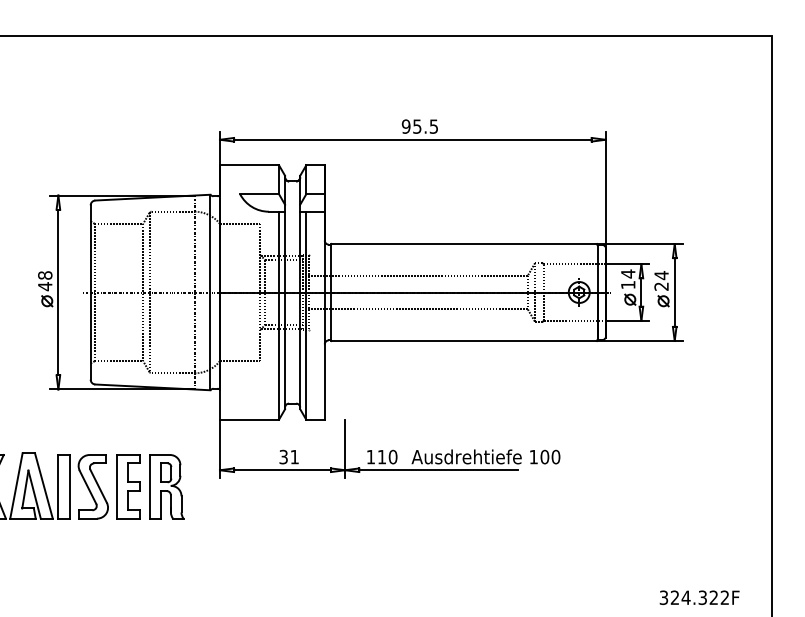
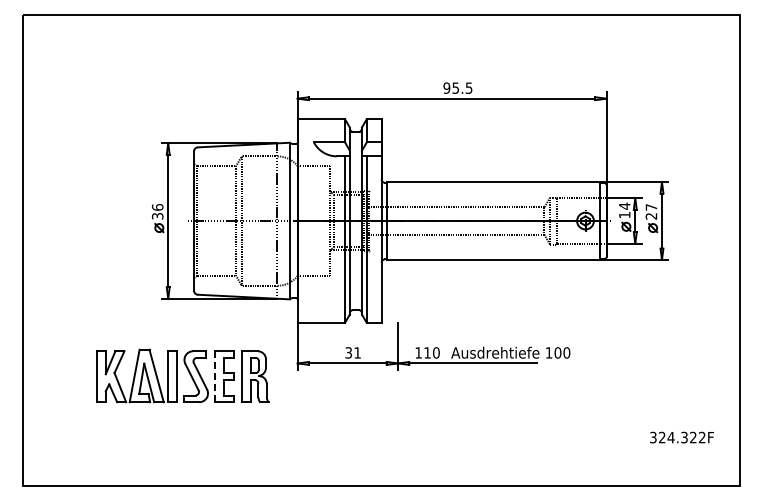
text: (661, 275) -> (651, 207), 24 -> 27
text: (44, 280) -> (157, 211), 48 -> 36
line: (117, 486) -> (215, 376), solid -> dashed
text: (699, 597) -> (681, 437), moved

